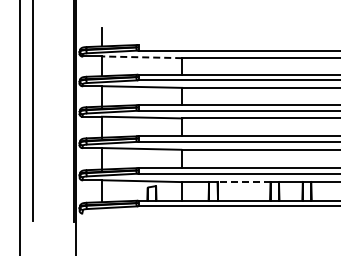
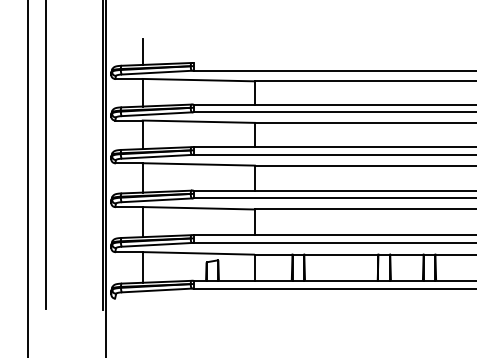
line: (141, 57) -> (197, 80), dashed -> solid
line: (243, 182) -> (340, 255), dashed -> solid

